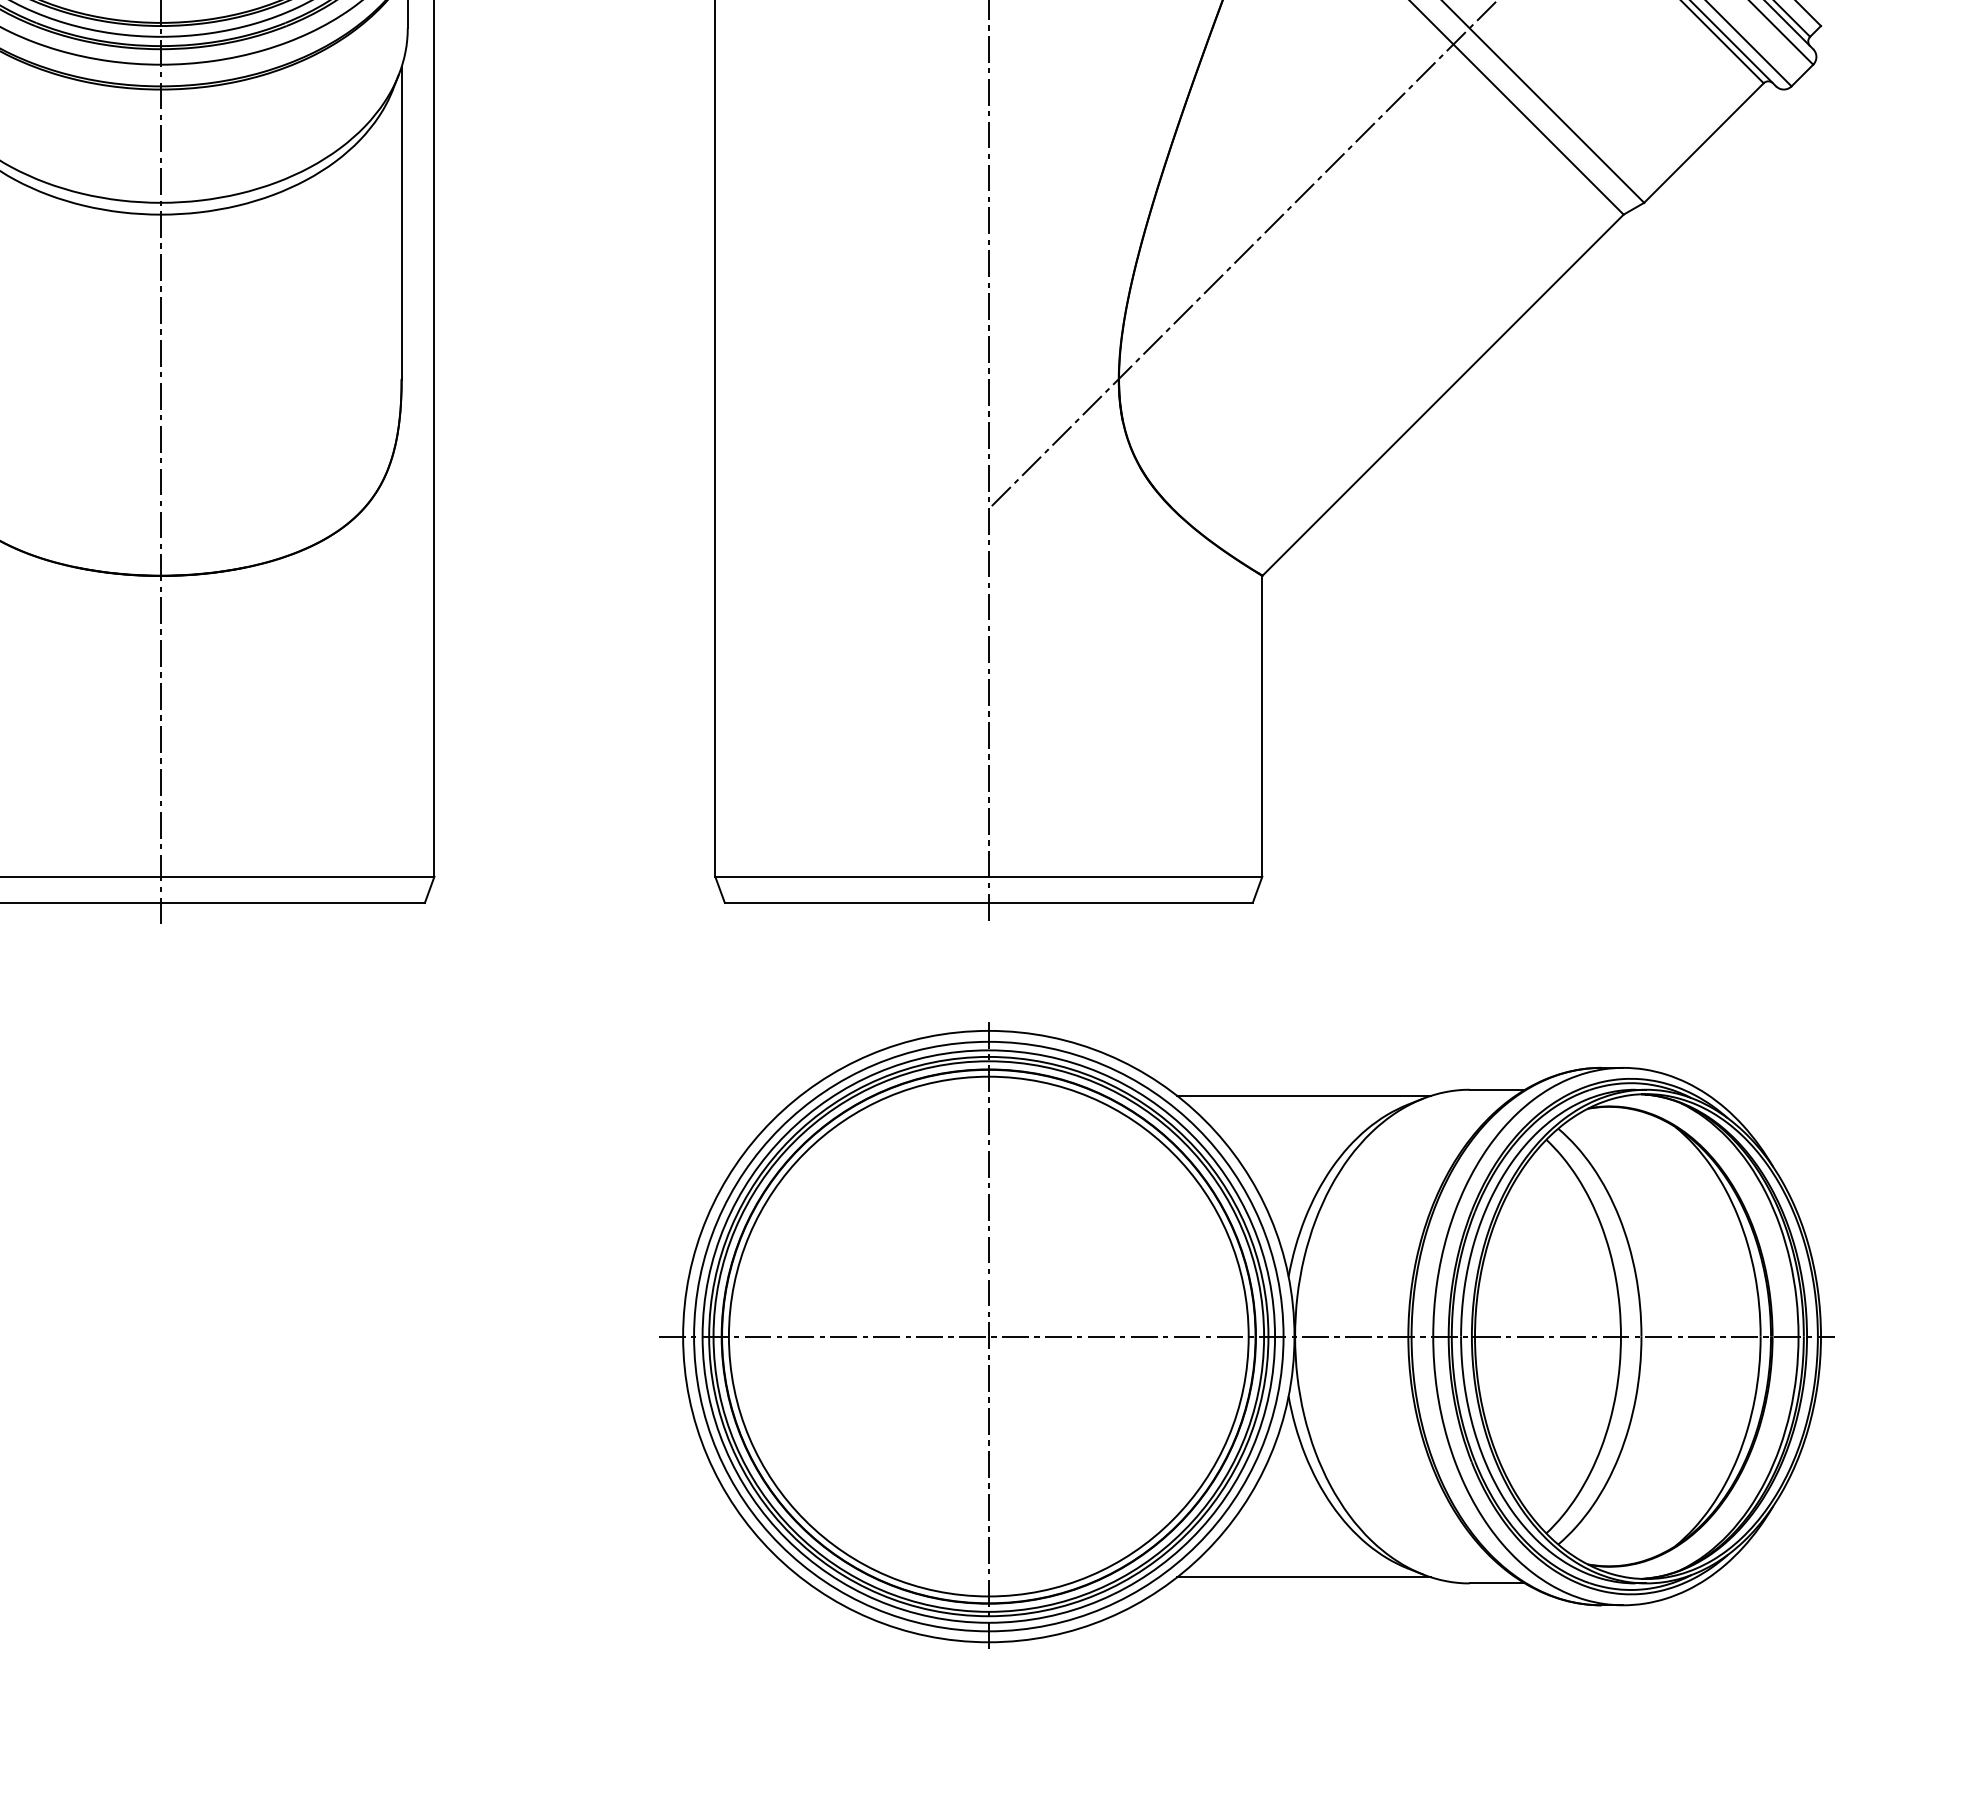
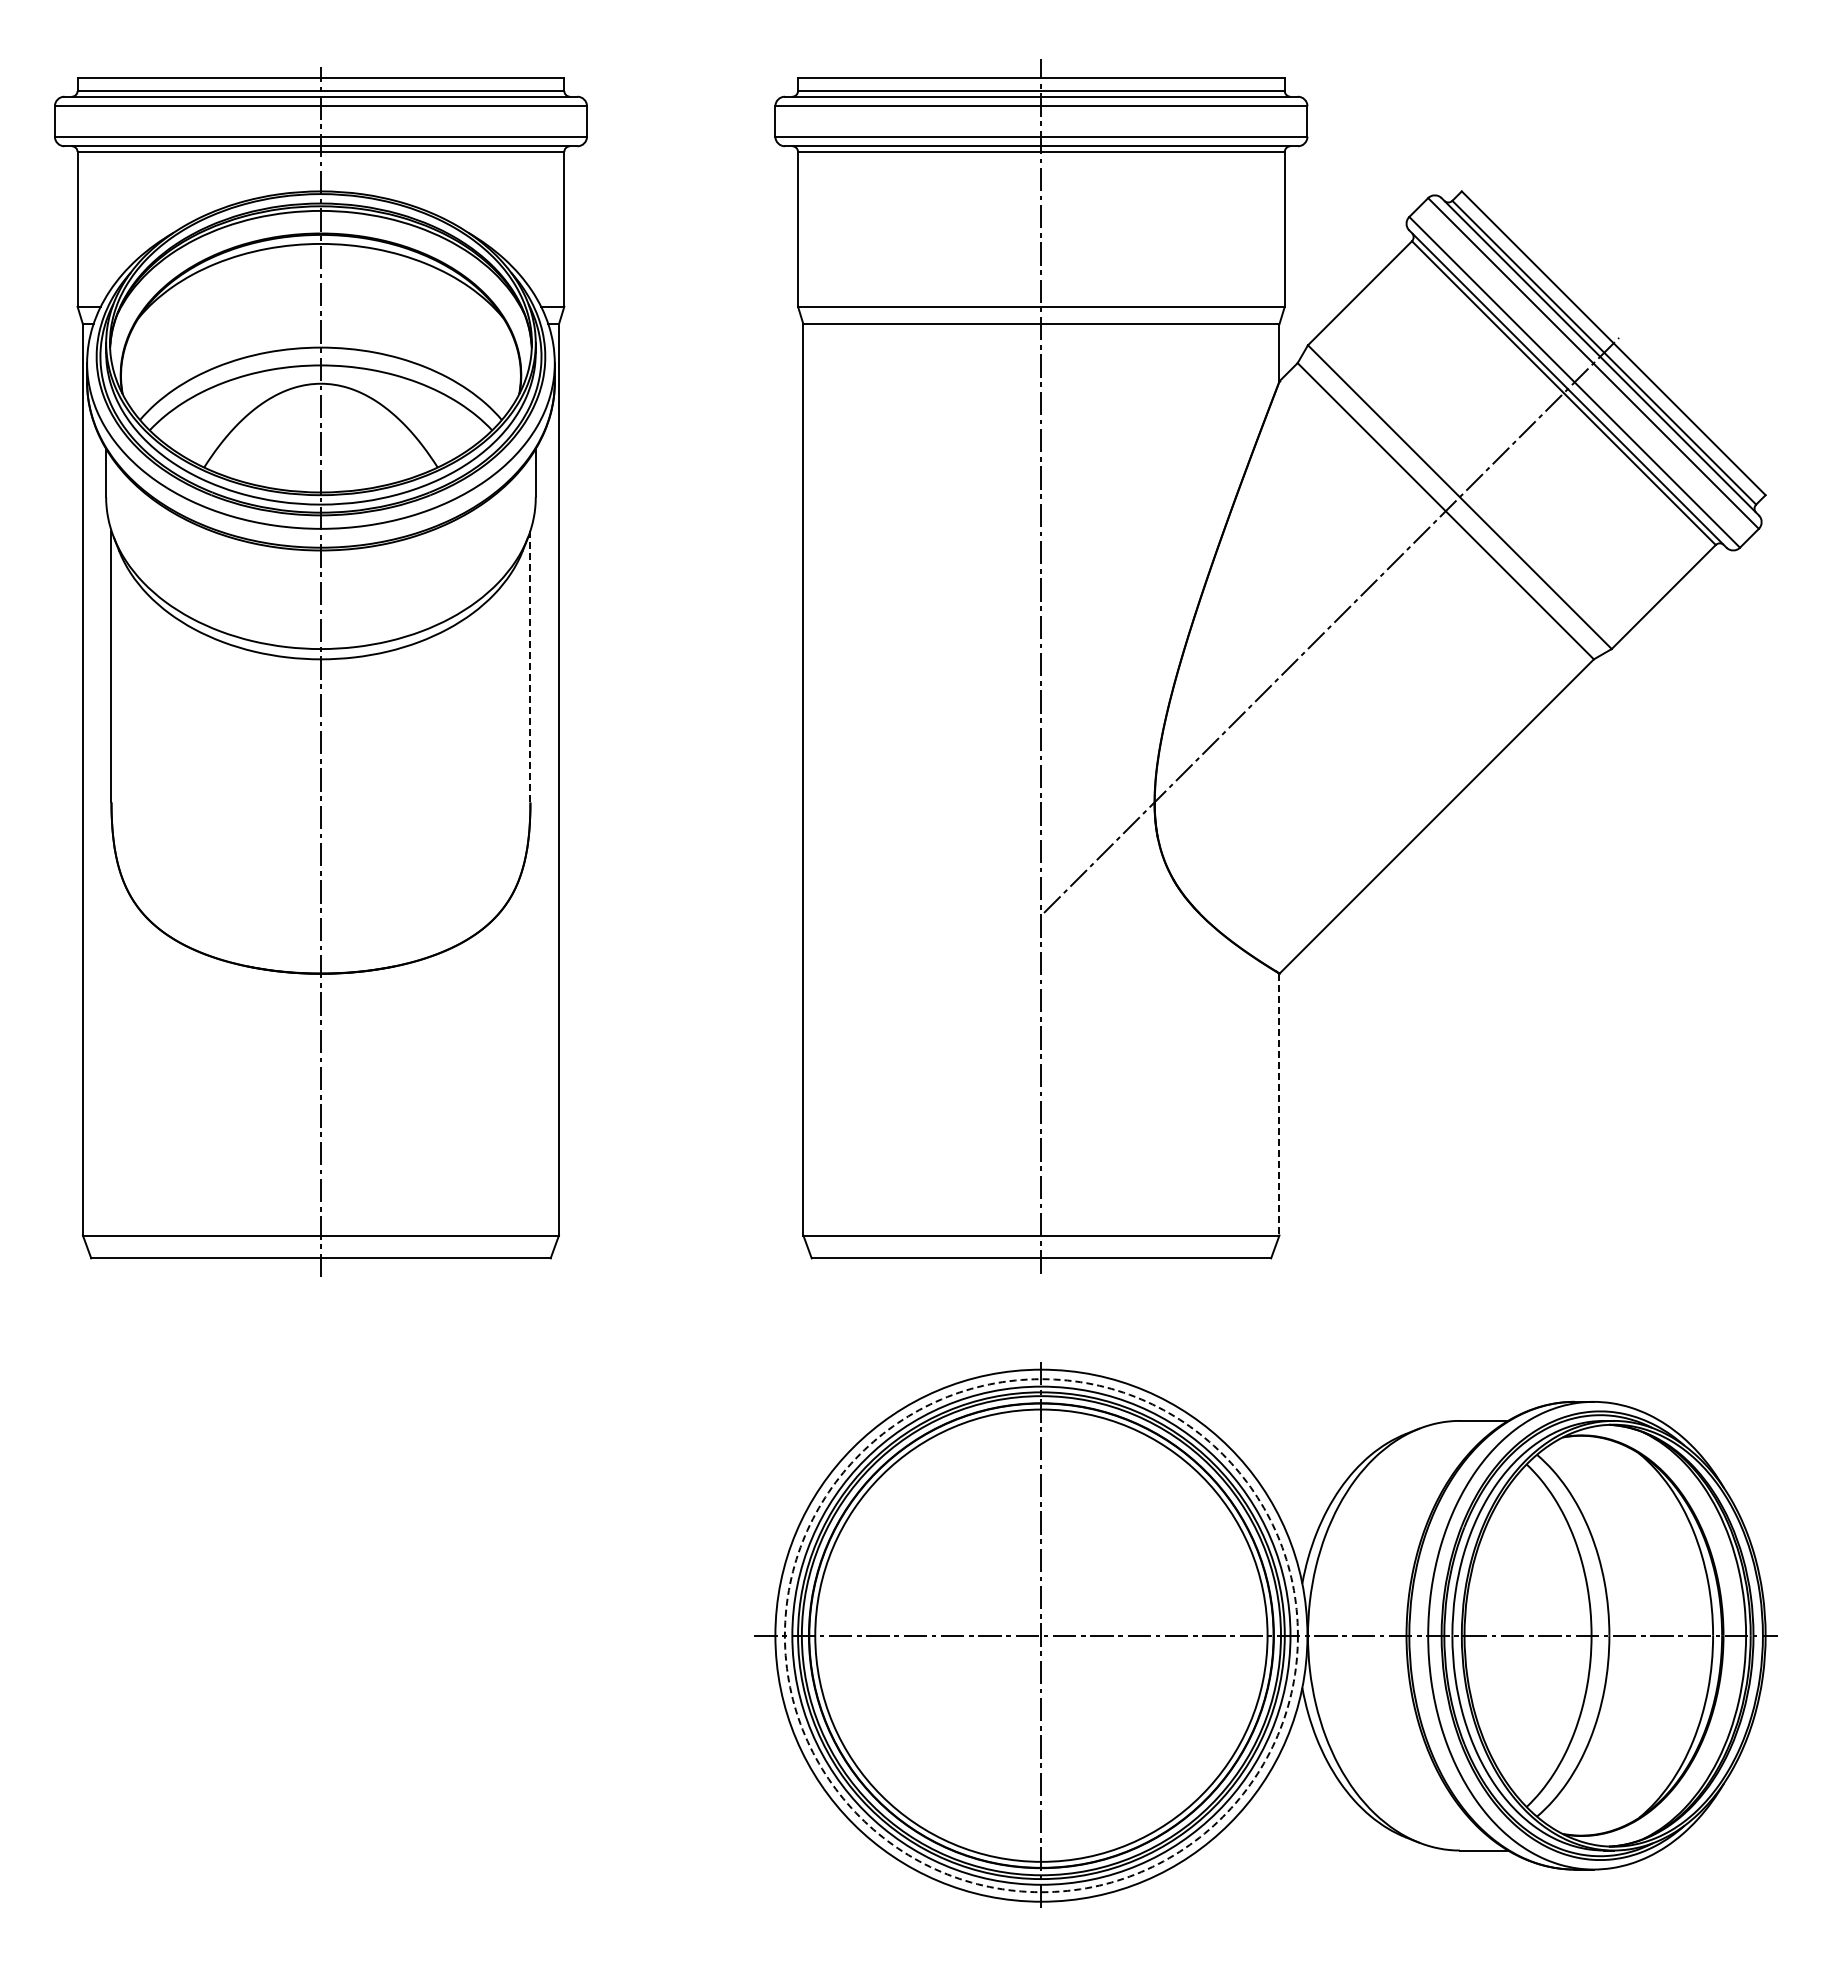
line: (401, 222) -> (530, 666), solid -> dashed
line: (1262, 726) -> (1279, 1104), solid -> dashed
line: (1303, 1096) -> (1315, 1426), removed
circle: (987, 1336) -> (1040, 1635), solid -> dashed
line: (1303, 1577) -> (1315, 1845), removed

